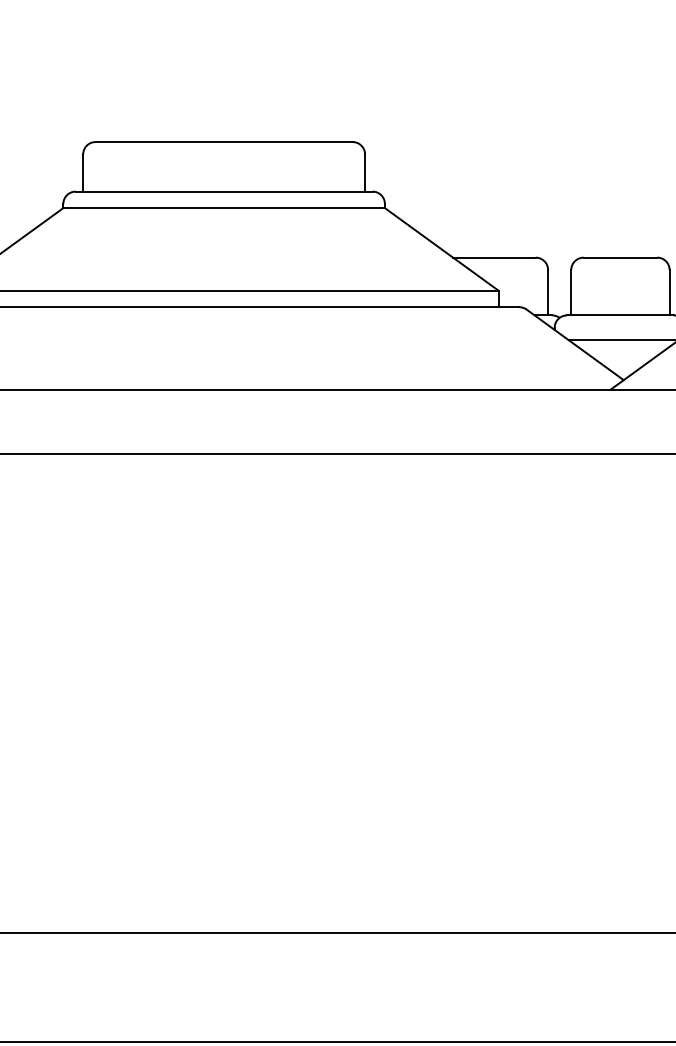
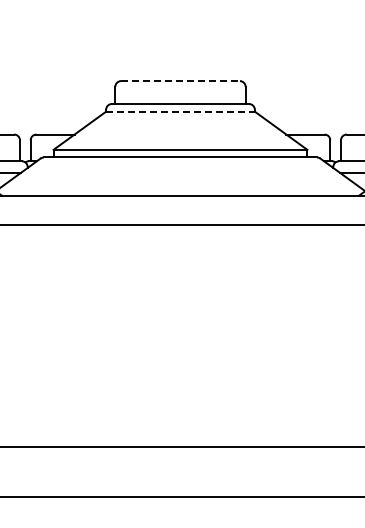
line: (226, 142) -> (181, 81), solid -> dashed
line: (224, 207) -> (180, 111), solid -> dashed

